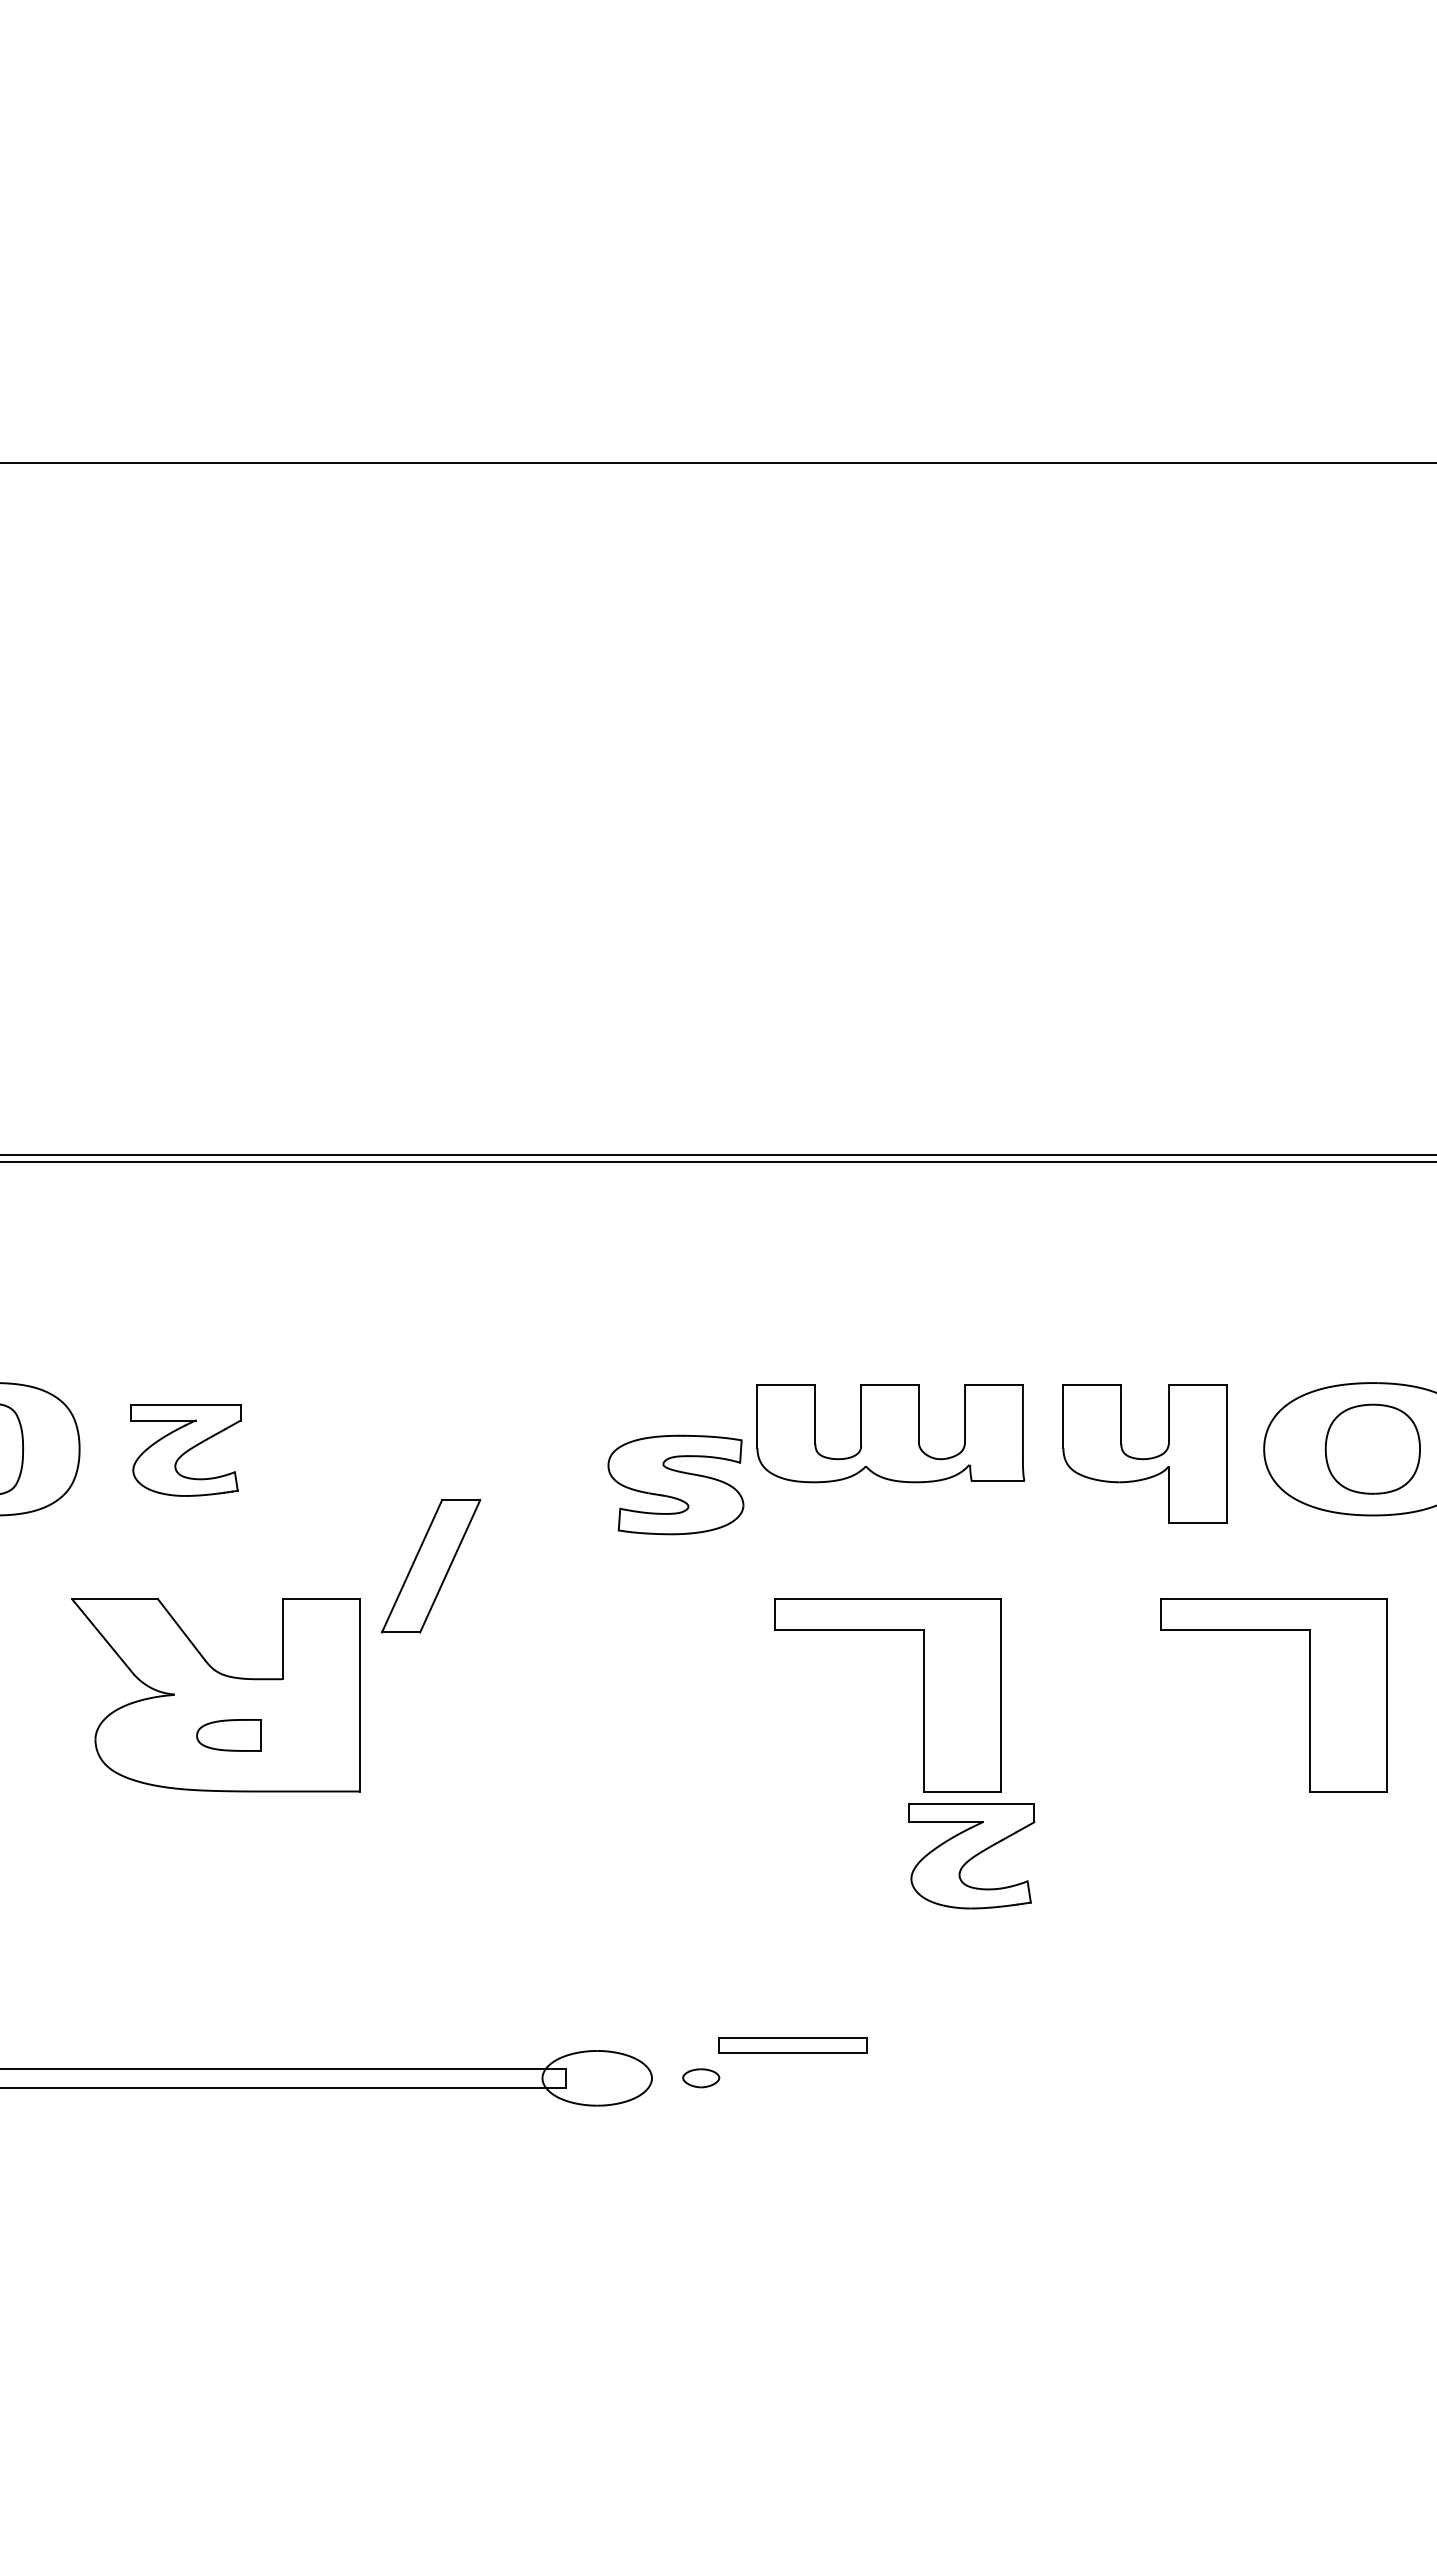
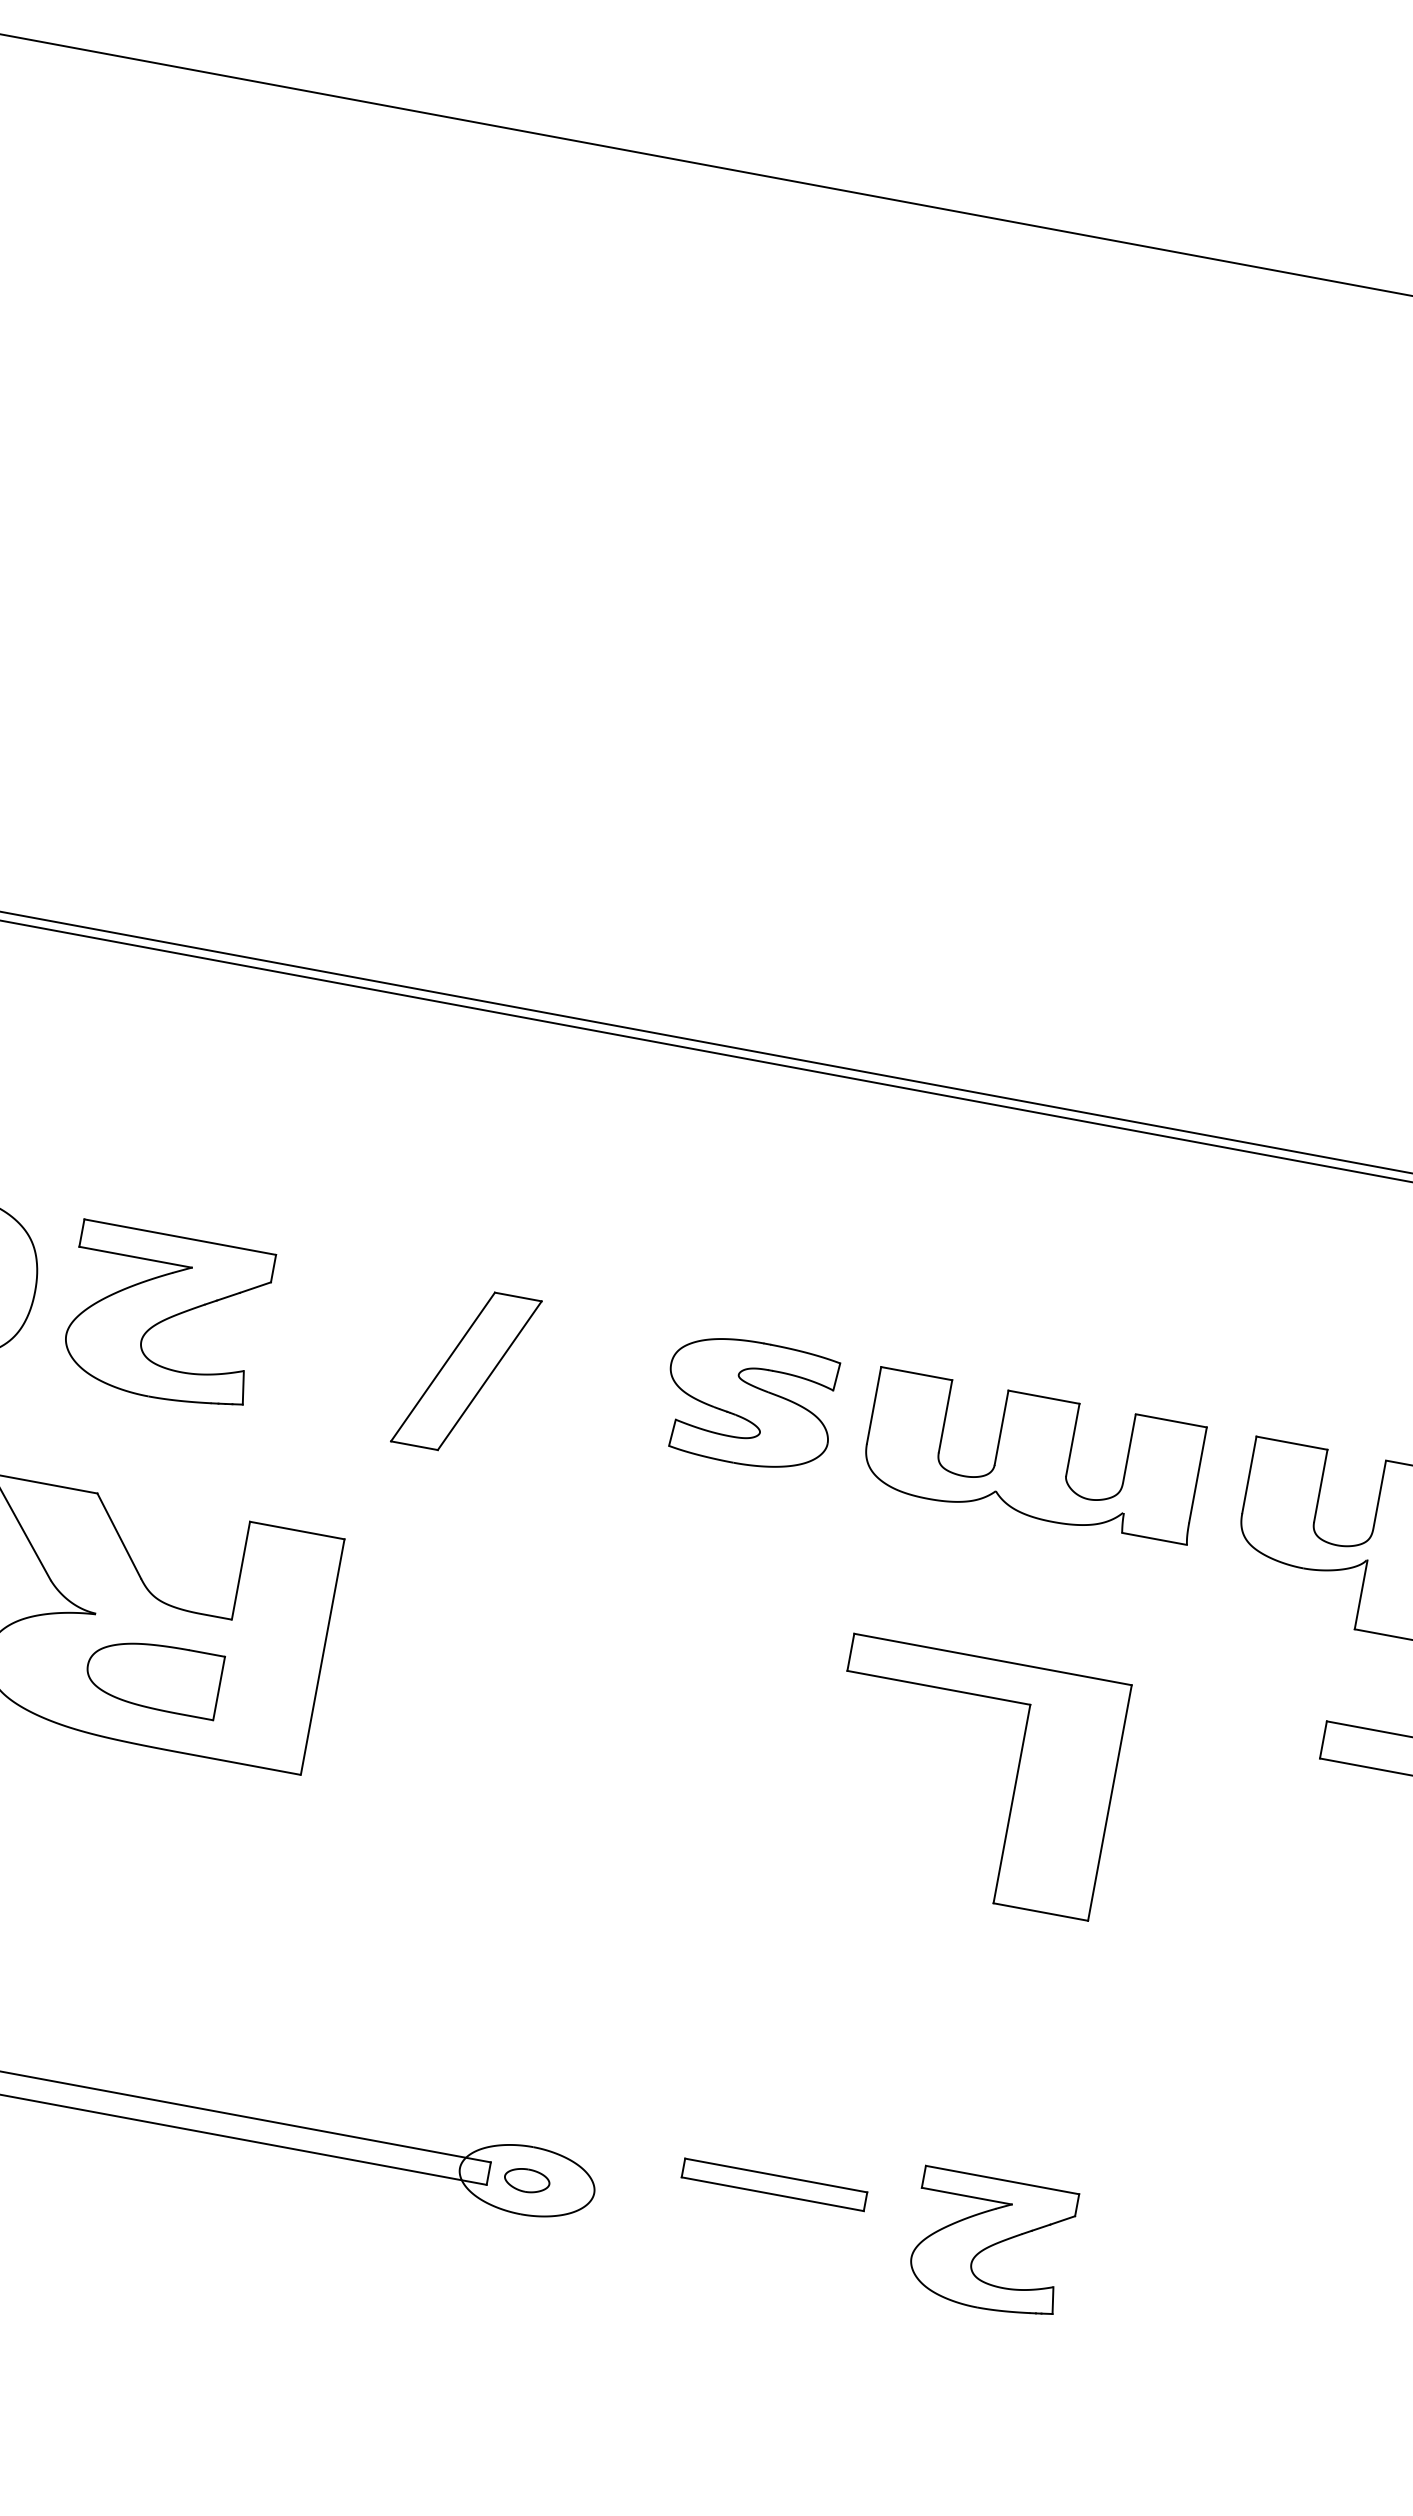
part: (186, 1450) -> (166, 1317), size x1.43
part: (675, 1484) -> (749, 1402), moved
part: (431, 1566) -> (466, 1371), moved
part: (228, 1735) -> (152, 1676), size x1.67
part: (971, 1856) -> (990, 2243), moved
part: (701, 2078) -> (527, 2180), moved

